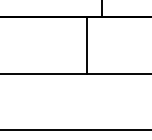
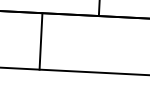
line: (87, 45) -> (41, 41), moved

